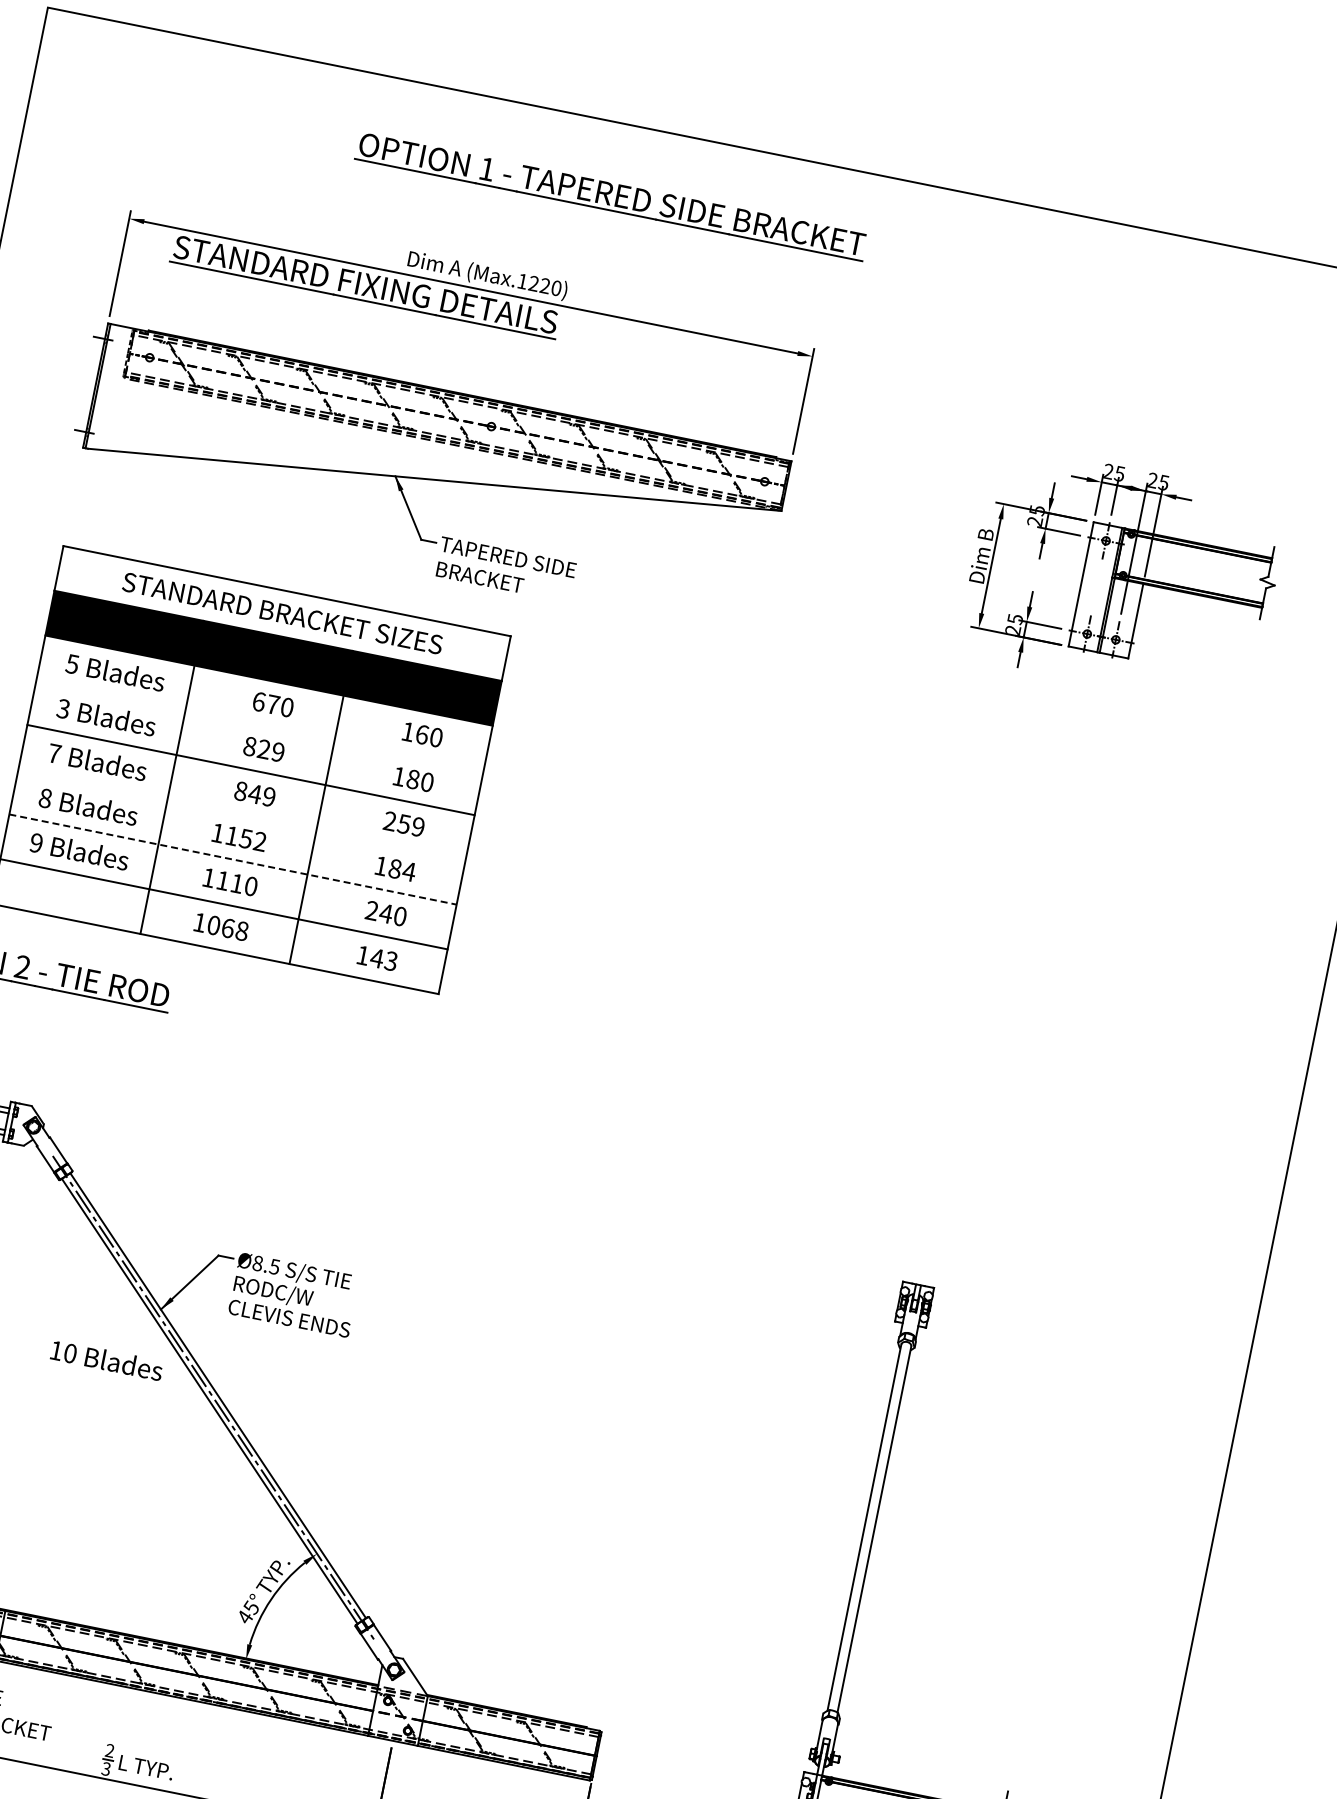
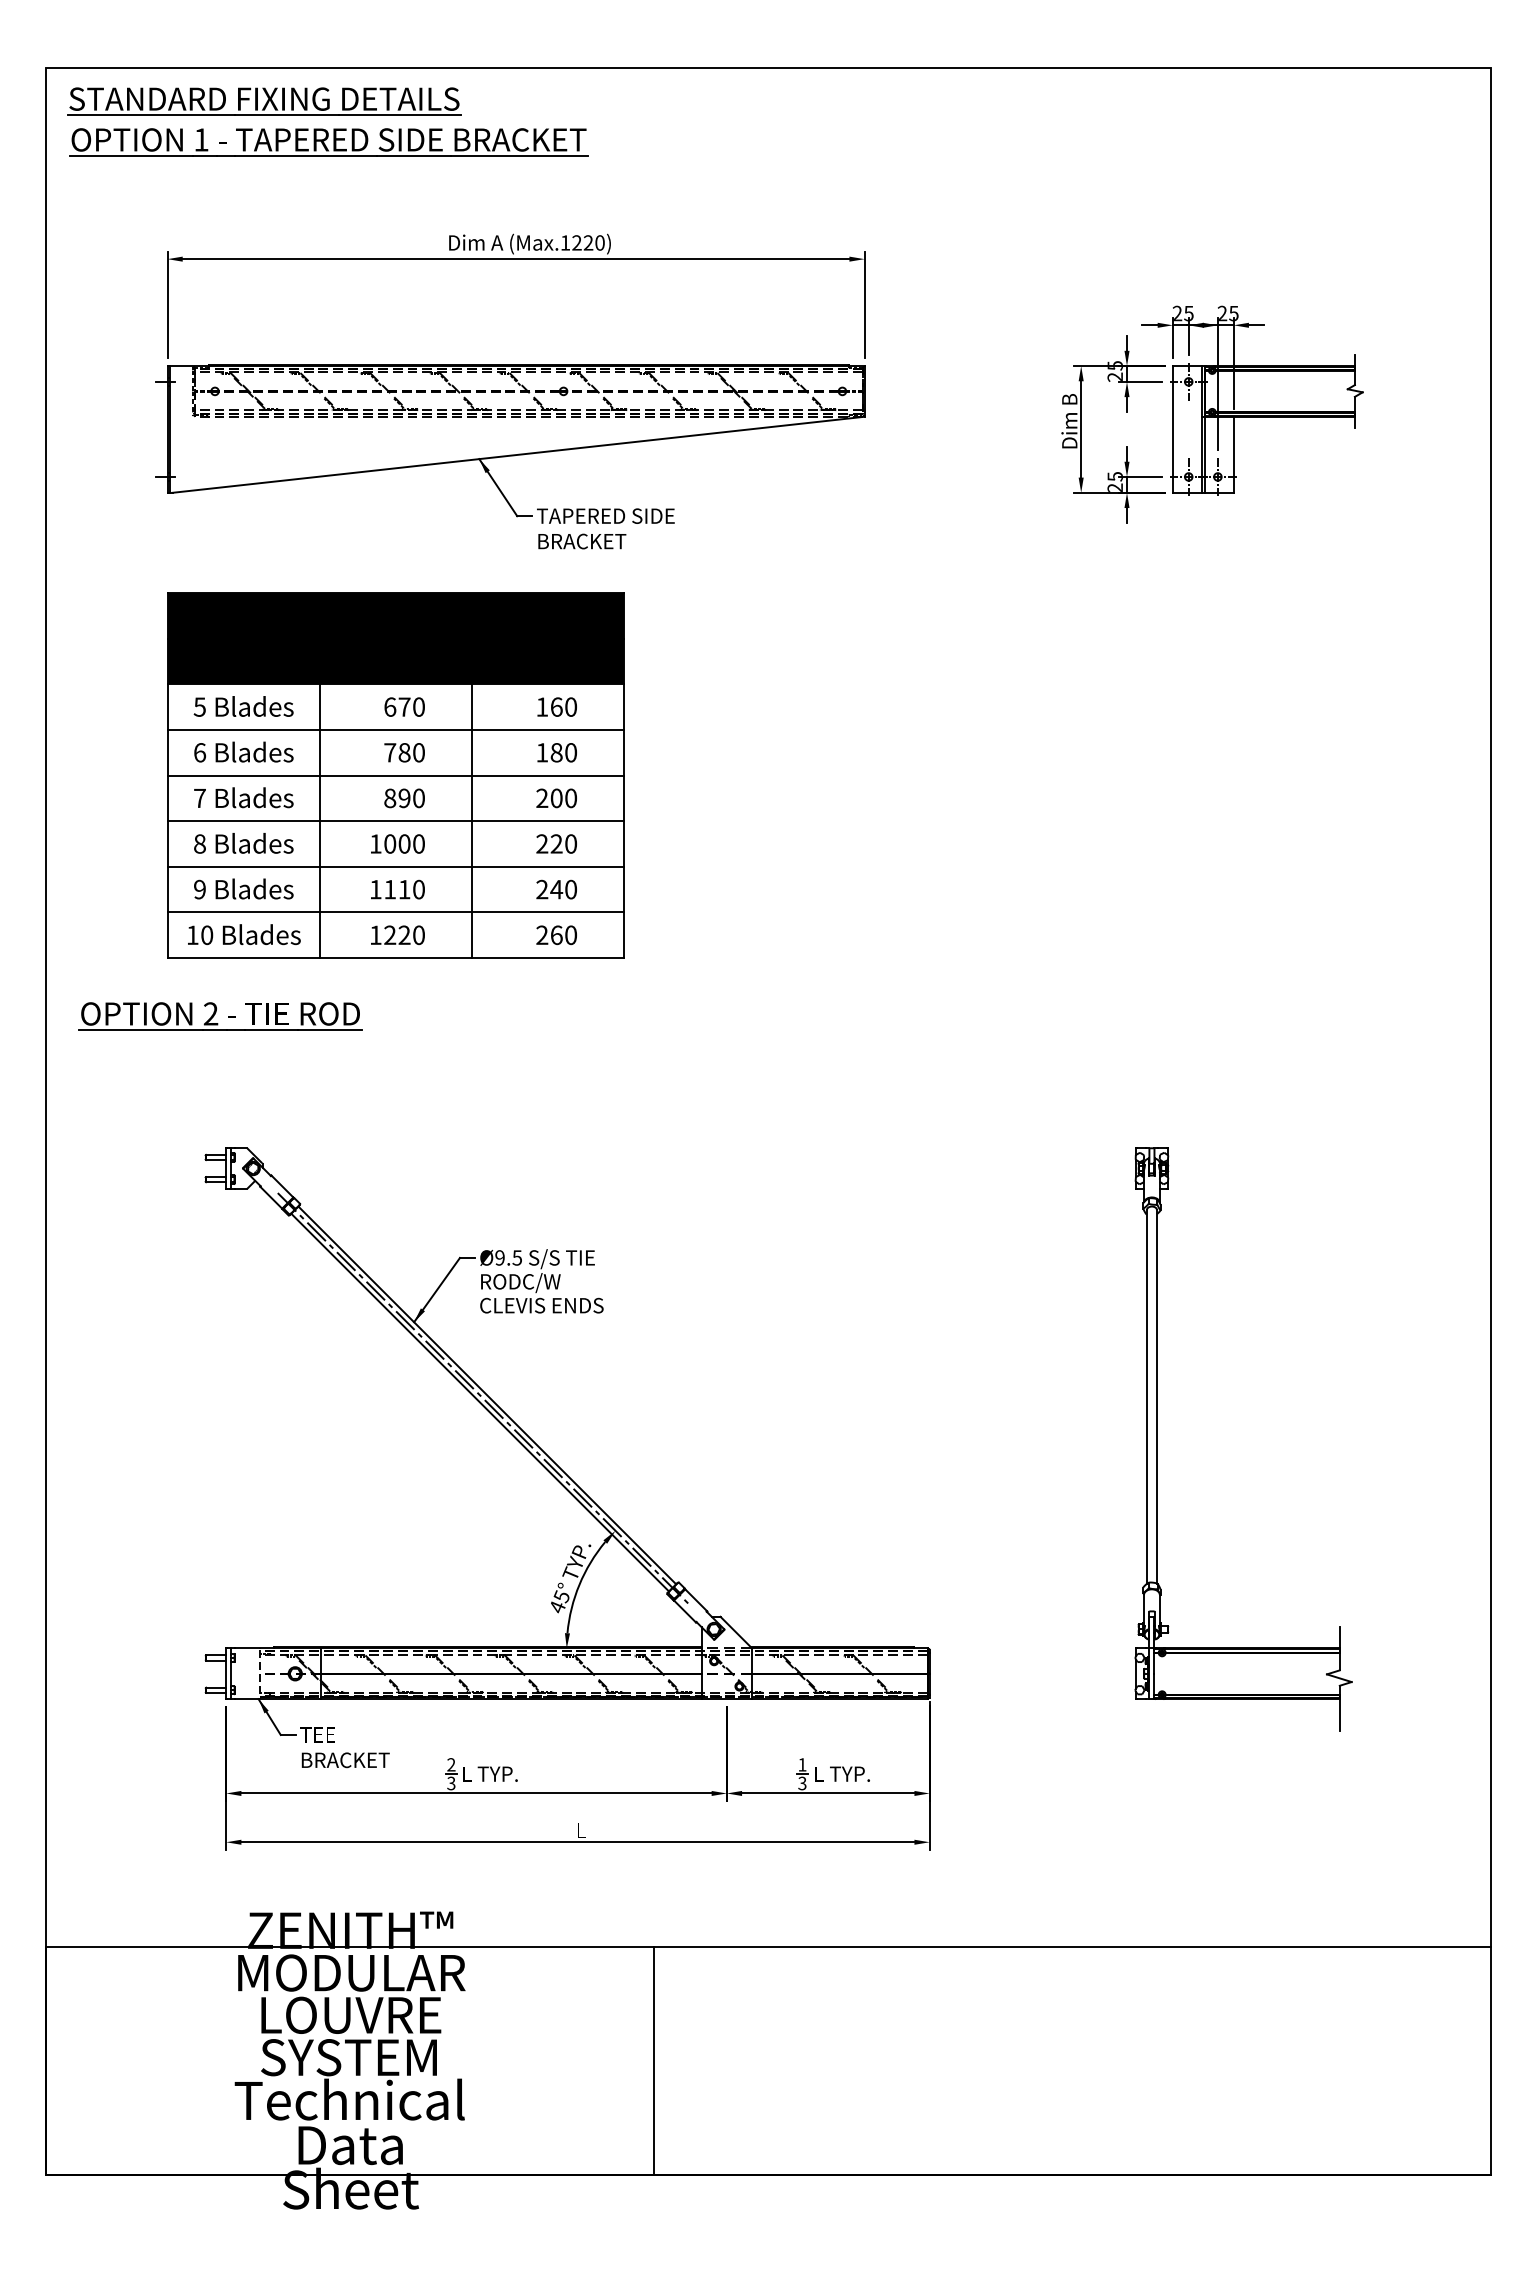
part: (611, 196) -> (328, 142), moved
part: (365, 287) -> (264, 101), moved
fill: (282, 613) -> (395, 615), added
text: (64, 708) -> (200, 752), 3 -> 6
line: (259, 724) -> (395, 729), added
text: (264, 749) -> (404, 752), 829 -> 780
text: (261, 795) -> (411, 798), 849 -> 890
line: (241, 815) -> (395, 821), added
text: (410, 825) -> (563, 798), 259 -> 200
text: (246, 838) -> (404, 843), 1152 -> 1000
line: (233, 859) -> (396, 866), dashed -> solid
text: (395, 868) -> (556, 843), 184 -> 220
text: (227, 928) -> (404, 935), 1068 -> 1220
text: (376, 958) -> (556, 935), 143 -> 260
text: (257, 1262) -> (499, 1257), Ø8.5 -> Ø9.5
text: (107, 1360) -> (244, 934), moved

